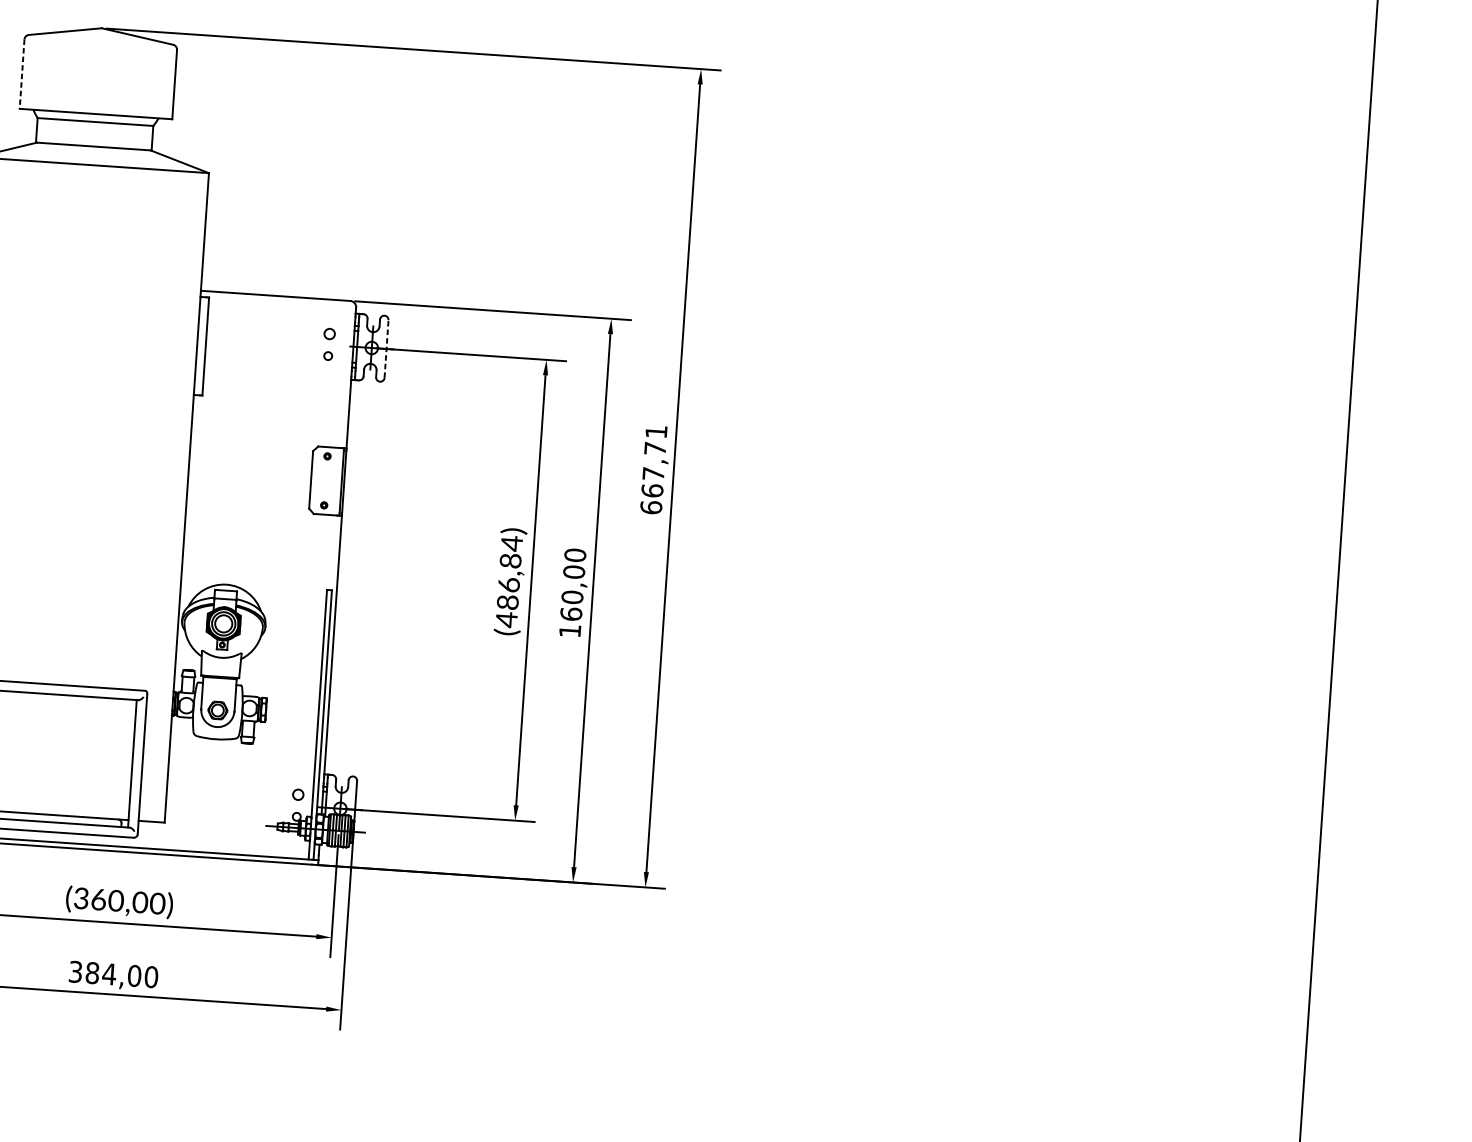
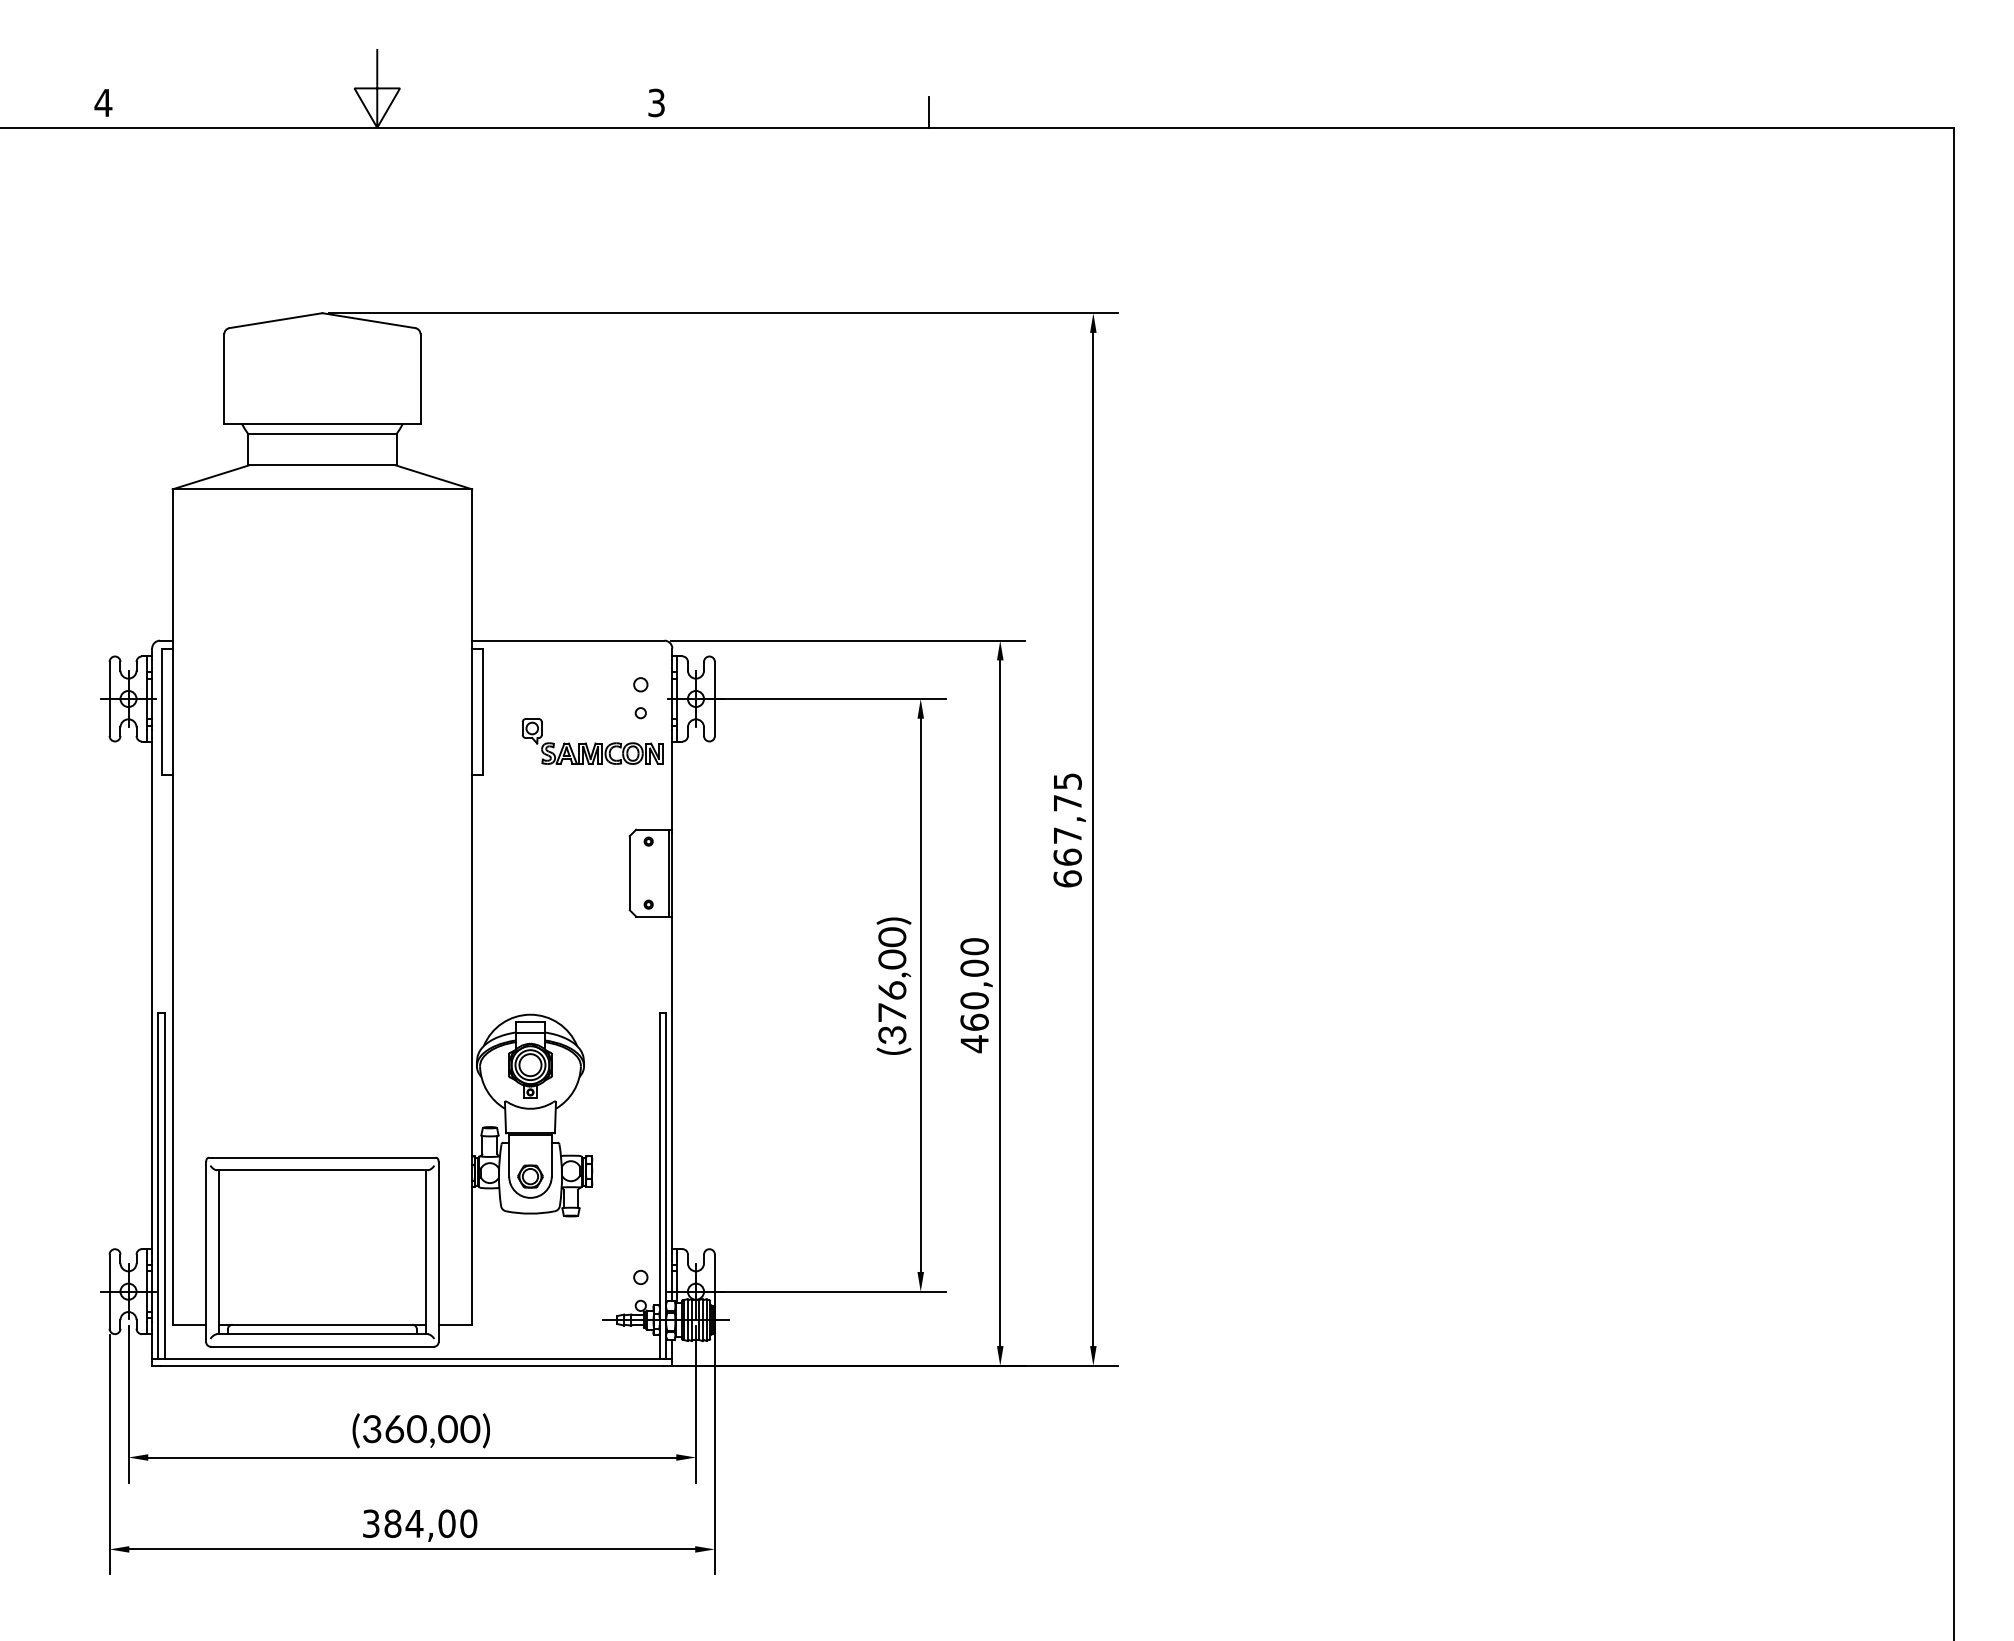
line: (22, 73) -> (224, 378), dashed -> solid
line: (386, 348) -> (714, 698), dashed -> solid
part: (289, 375) -> (592, 741), added
text: (656, 431) -> (1067, 781), 667,71 -> 667,75
text: (509, 581) -> (892, 986), (486,84) -> (376,00)
text: (570, 631) -> (974, 1044), 160,00 -> 460,00

